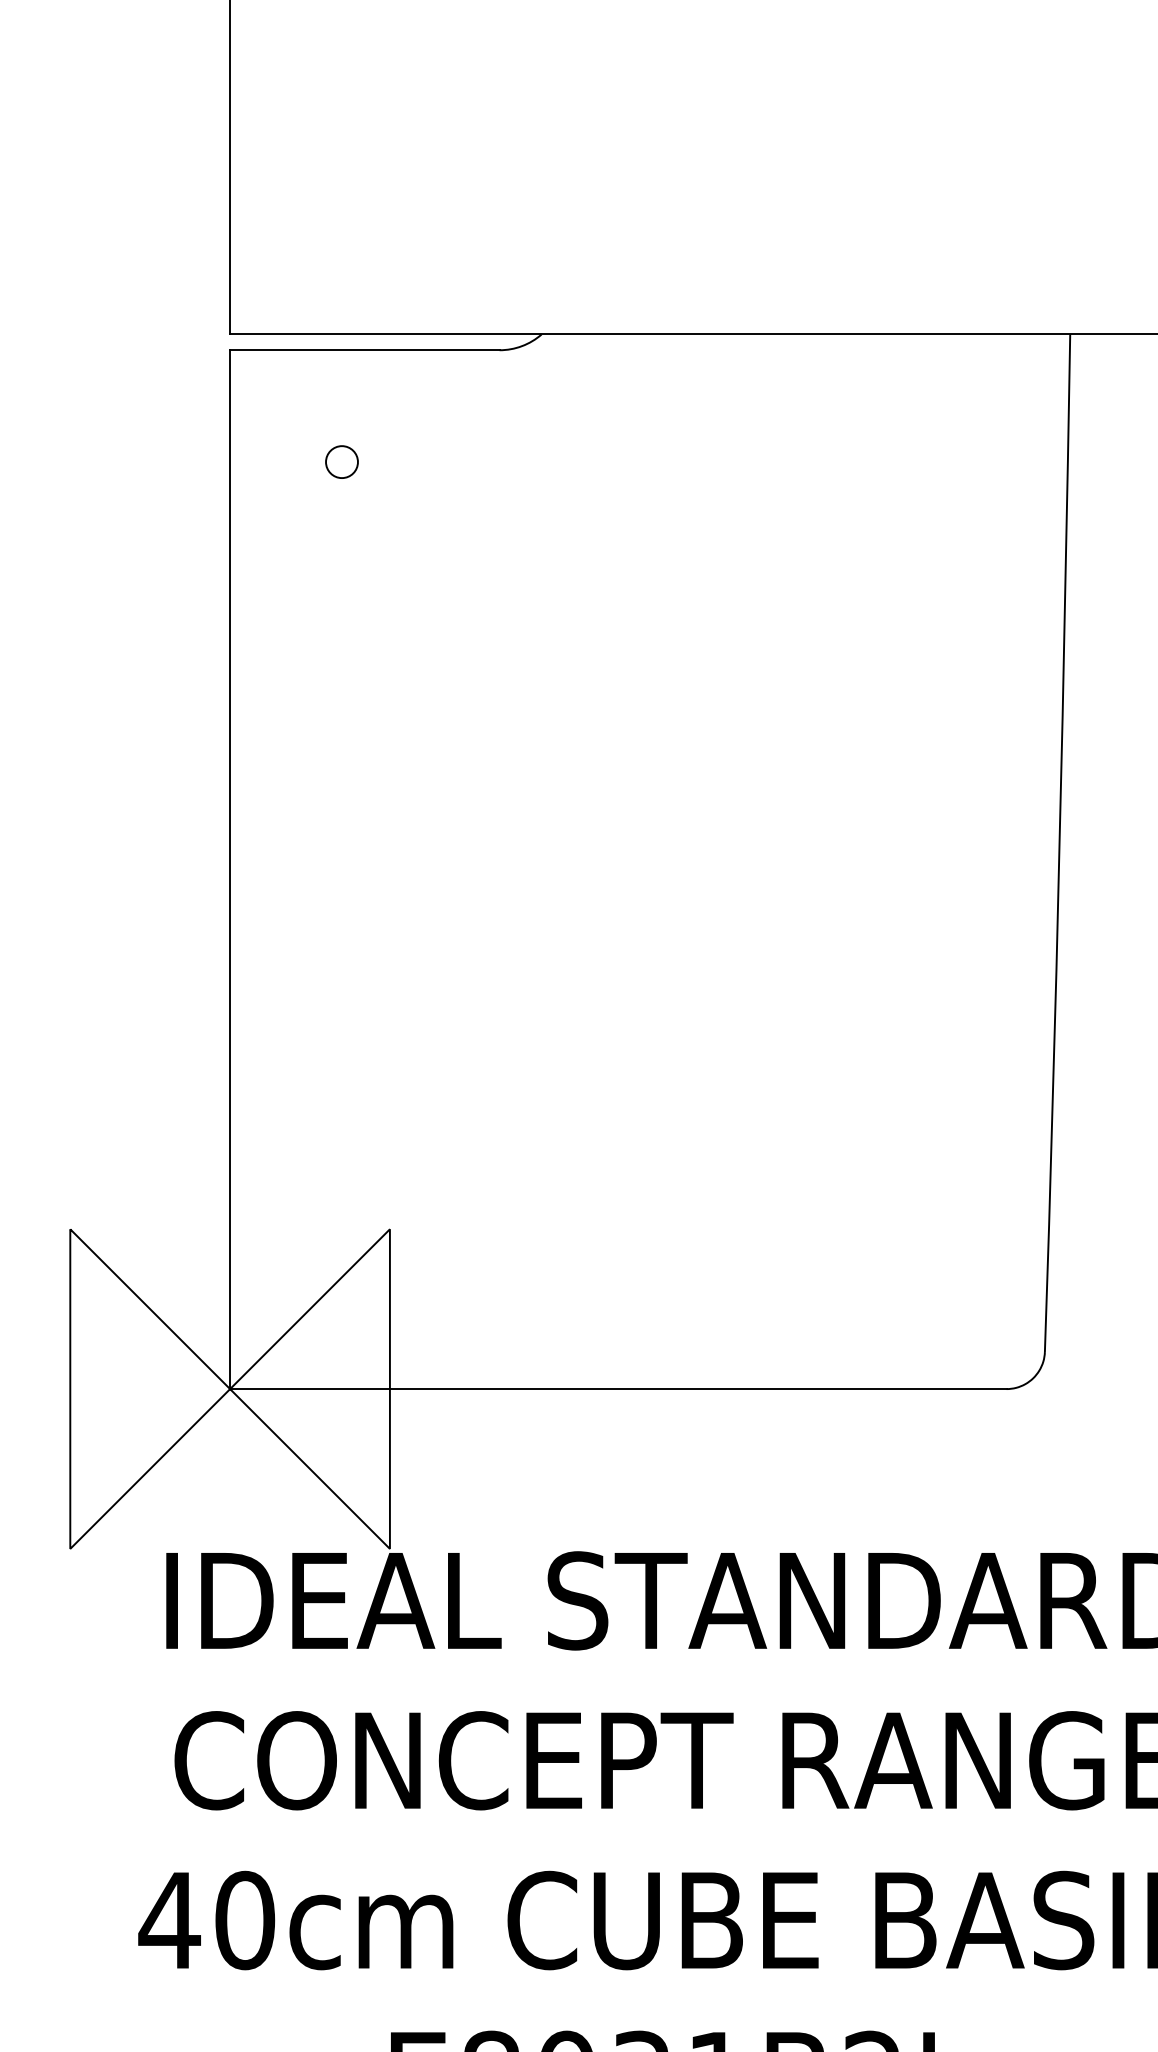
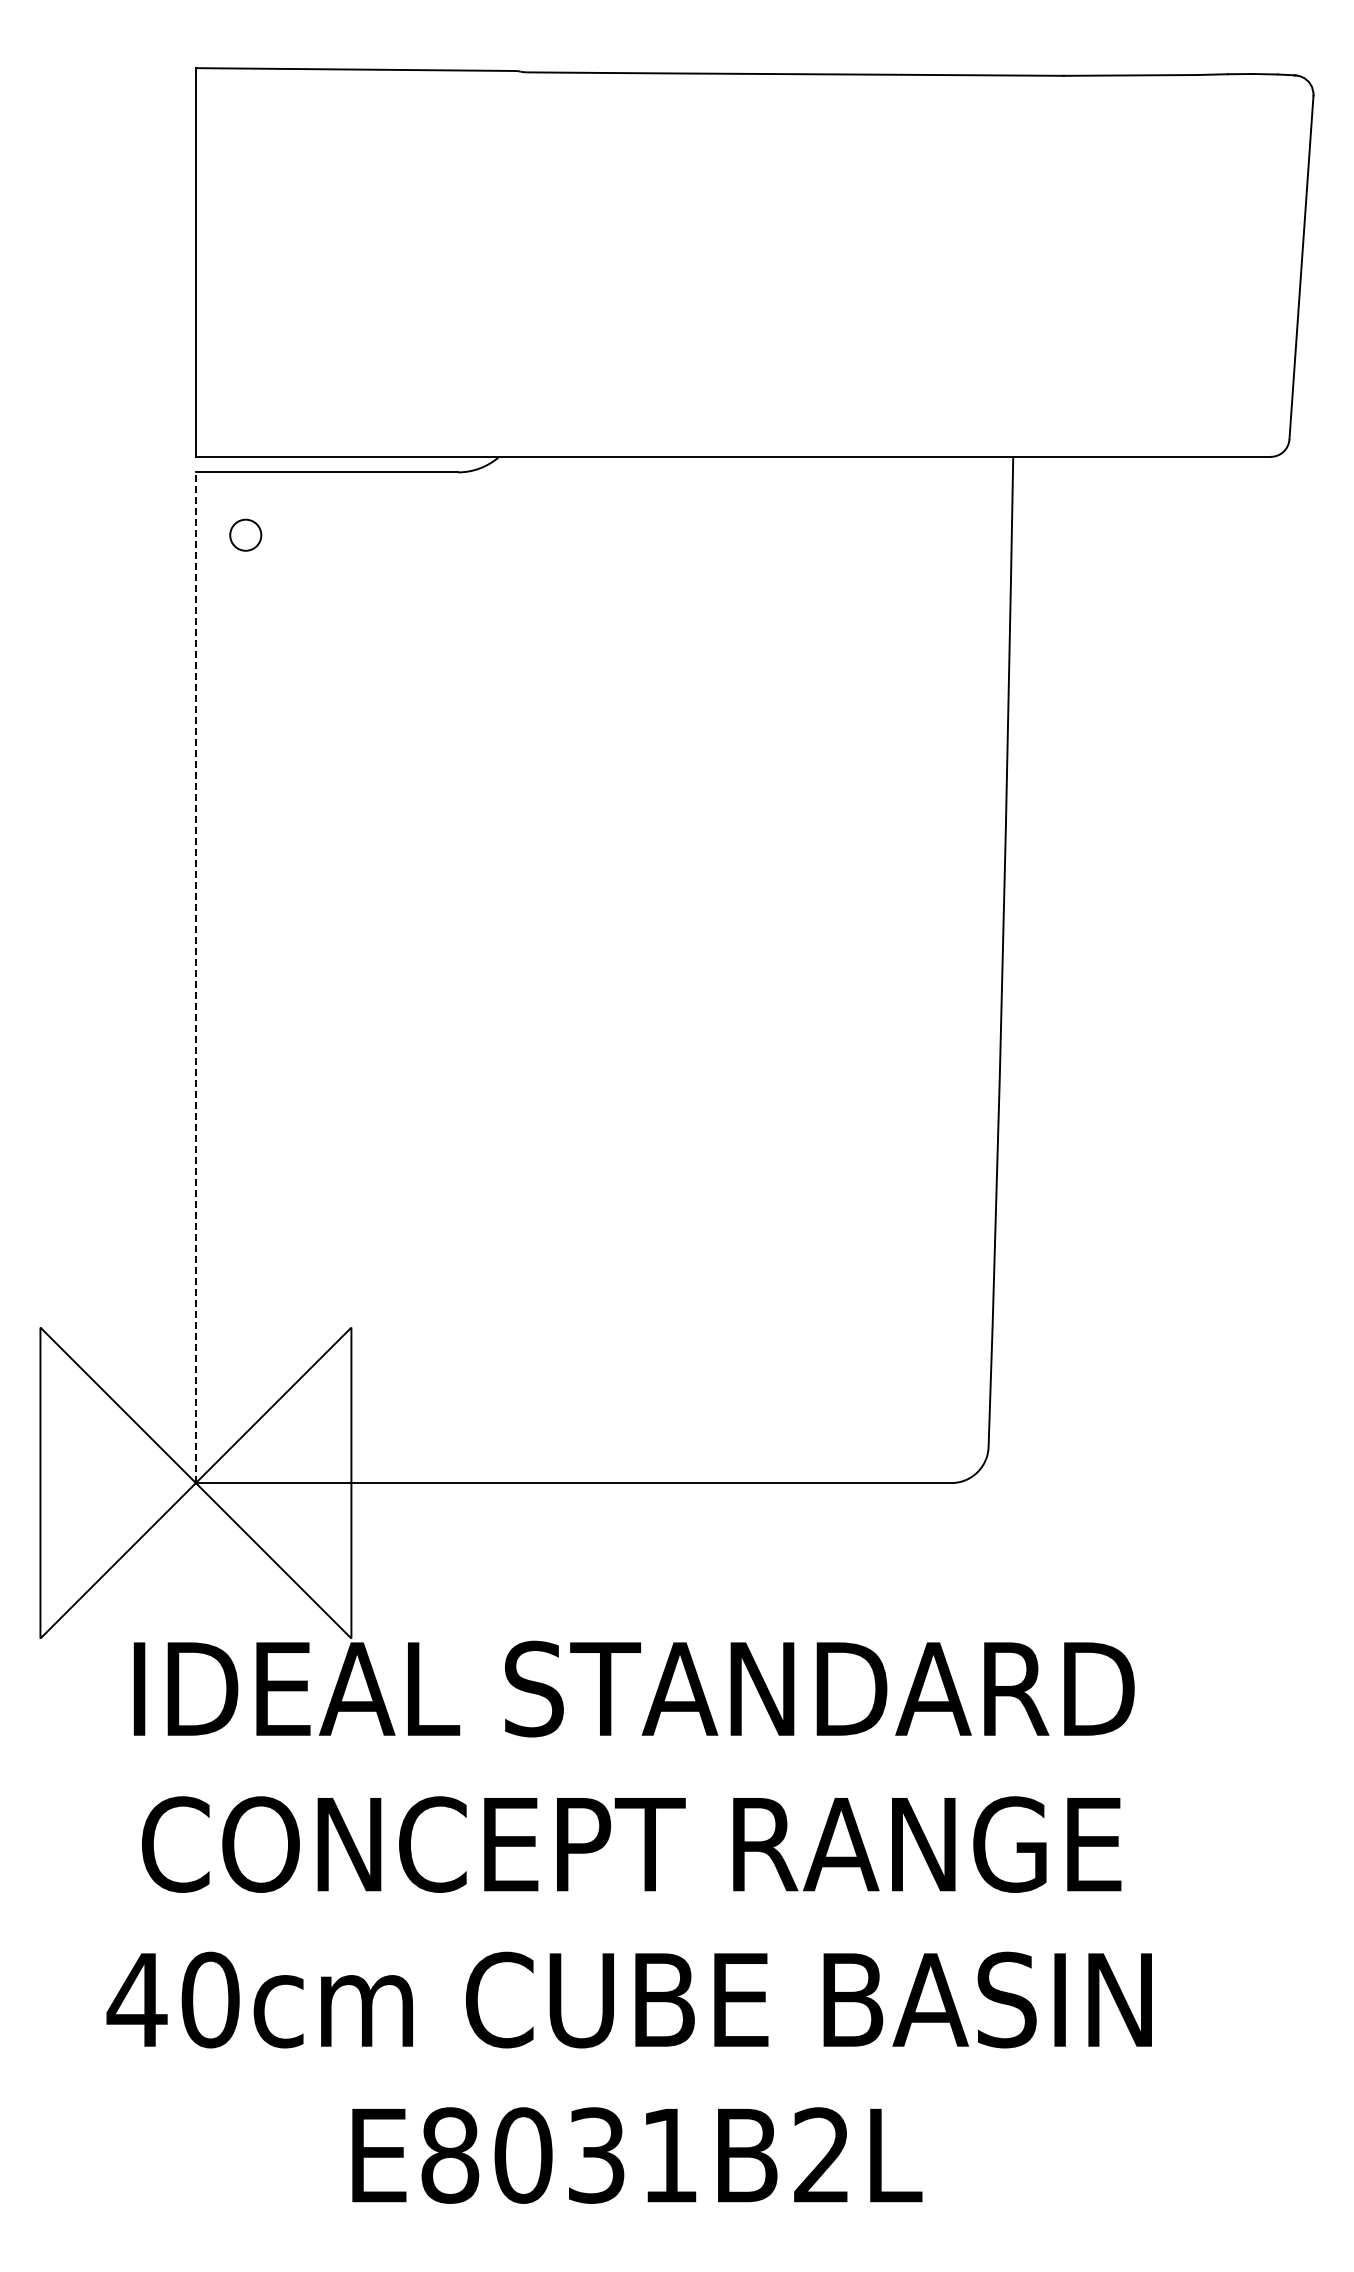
circle: (341, 461) -> (245, 534), moved
line: (229, 869) -> (195, 977), solid -> dashed

